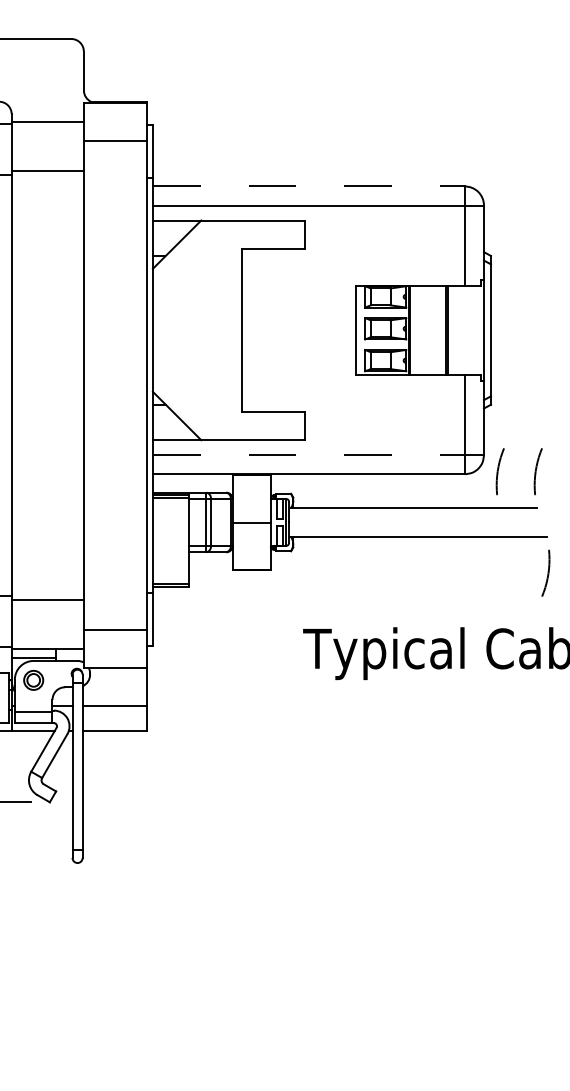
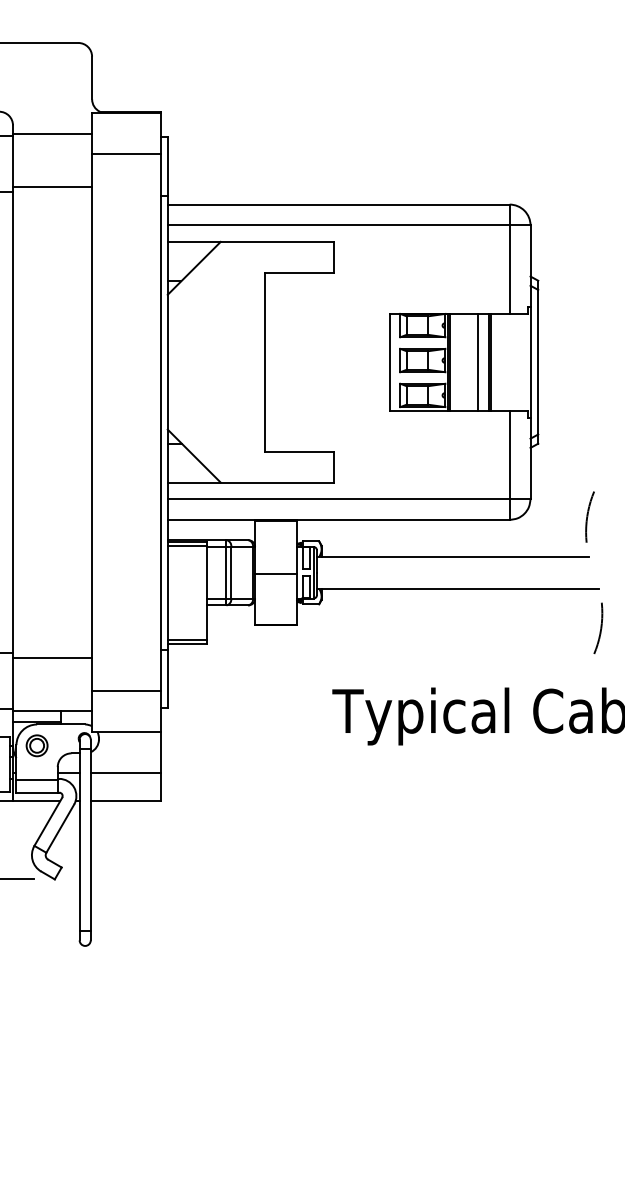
line: (309, 186) -> (339, 204), dashed -> solid
line: (435, 330) -> (477, 362), added
line: (309, 455) -> (339, 499), dashed -> solid
arc: (498, 471) -> (546, 516), removed

